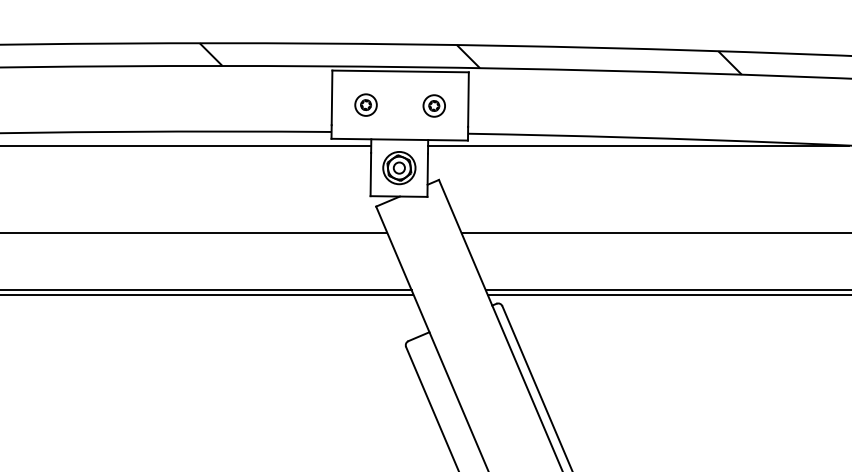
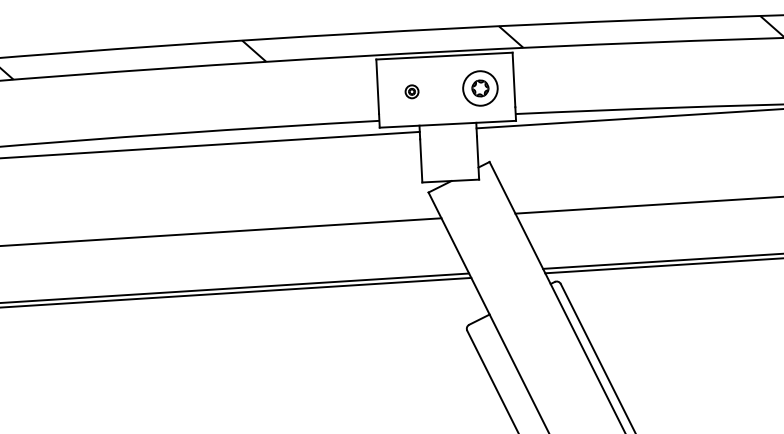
part: (365, 104) -> (411, 91), size x0.6
part: (433, 105) -> (479, 88), size x1.6
part: (399, 168) -> (449, 153), removed

